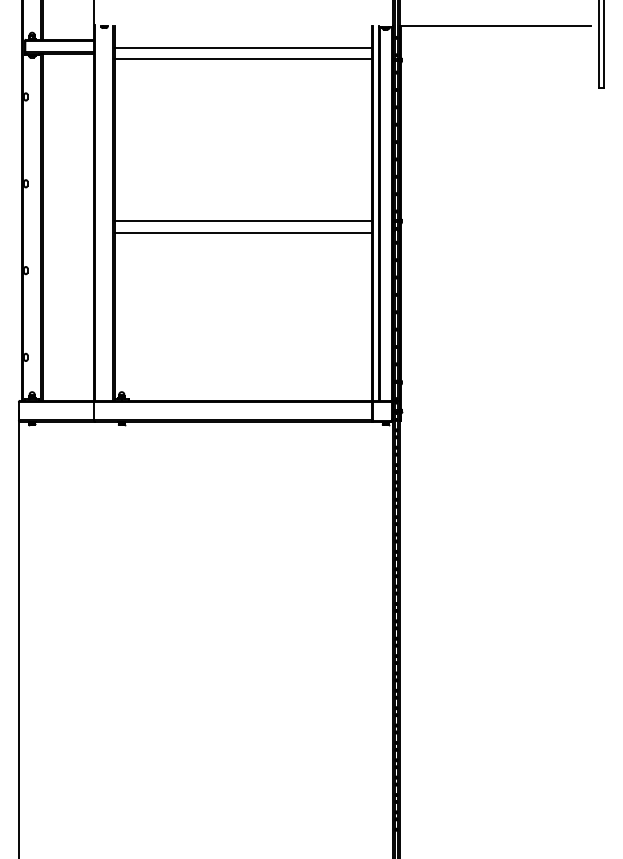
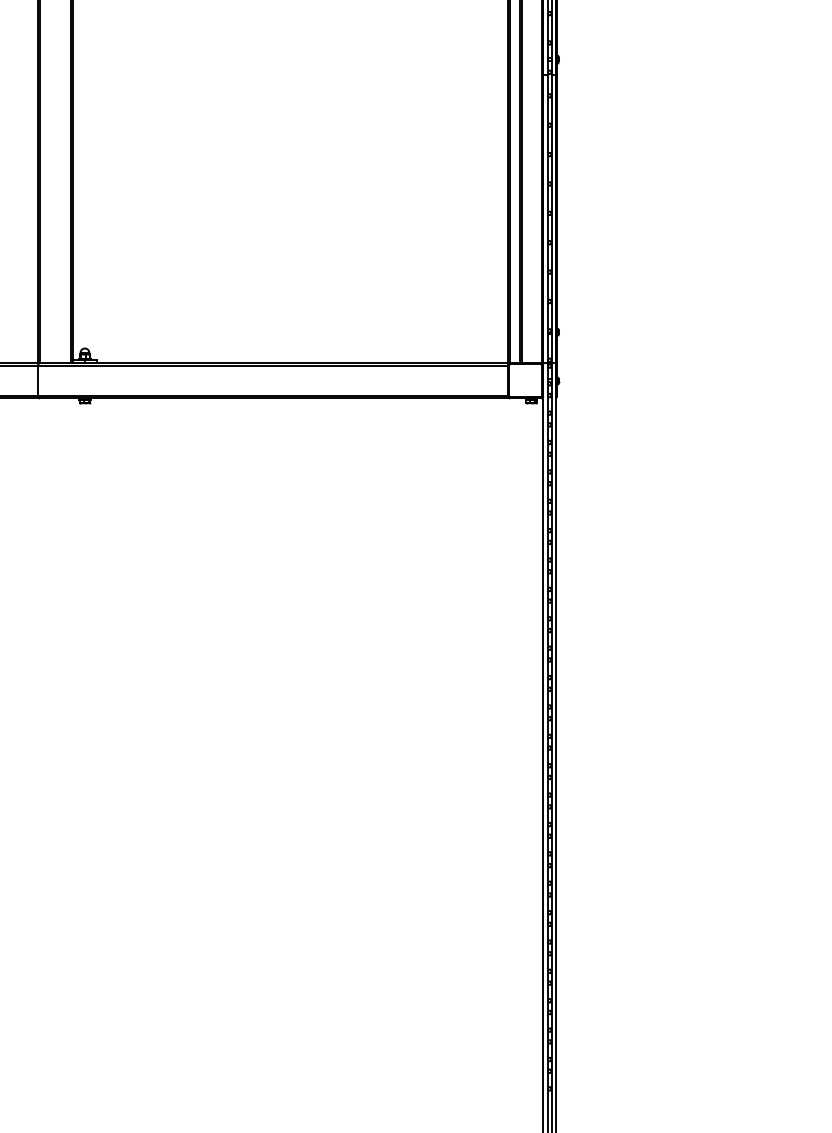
line: (242, 221) -> (289, 59), removed
line: (242, 233) -> (289, 80), removed

